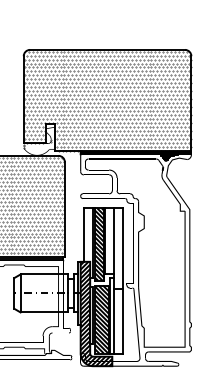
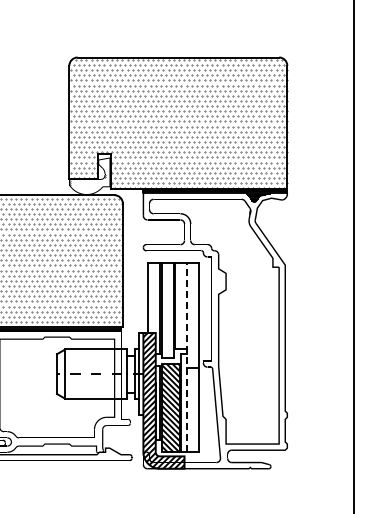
hatch: (99, 244) -> (167, 310), removed
line: (113, 280) -> (186, 357), solid -> dashed

